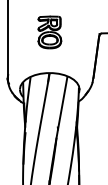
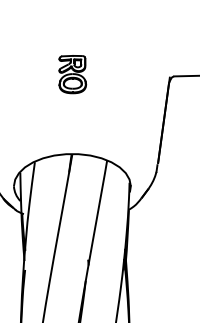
part: (49, 32) -> (71, 74), size x0.6

